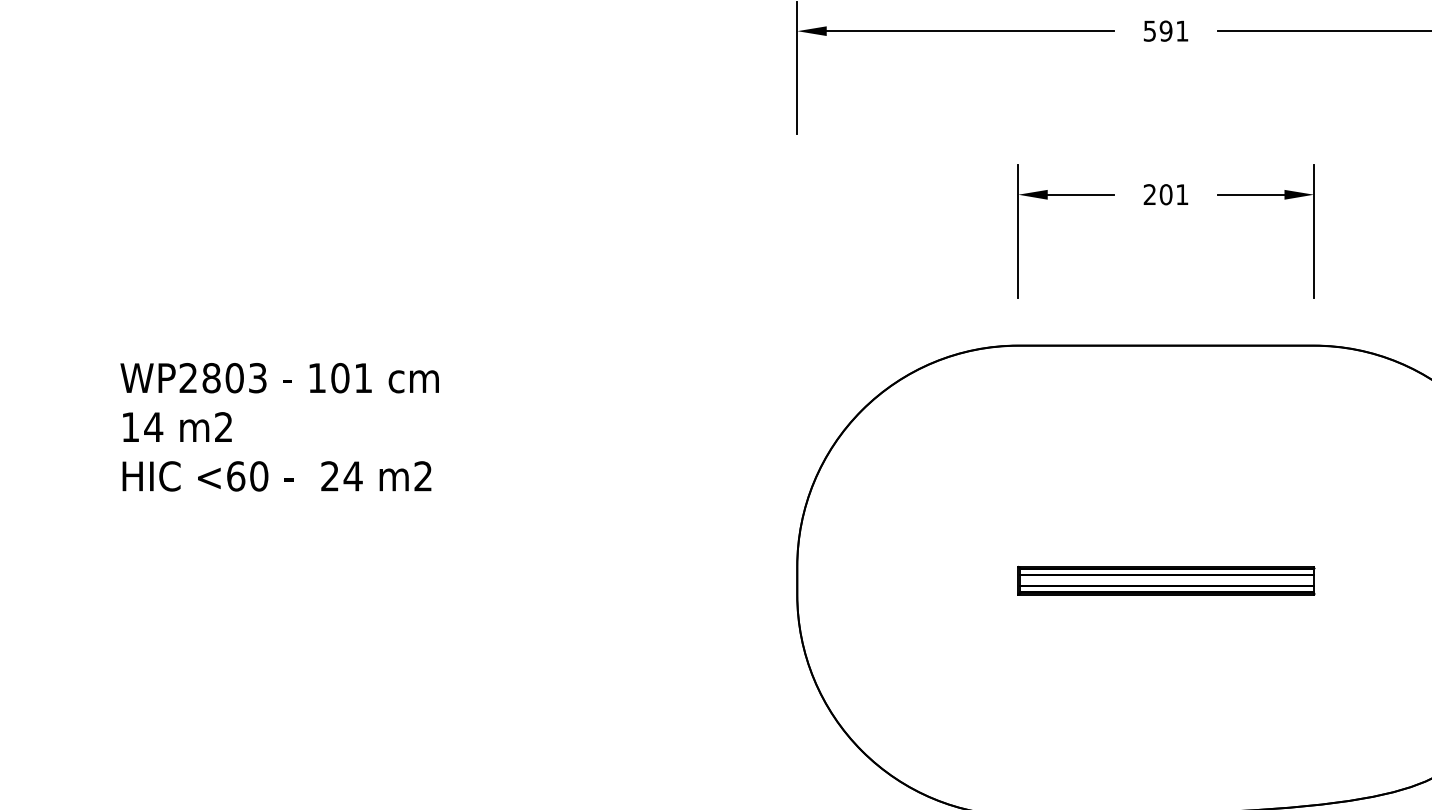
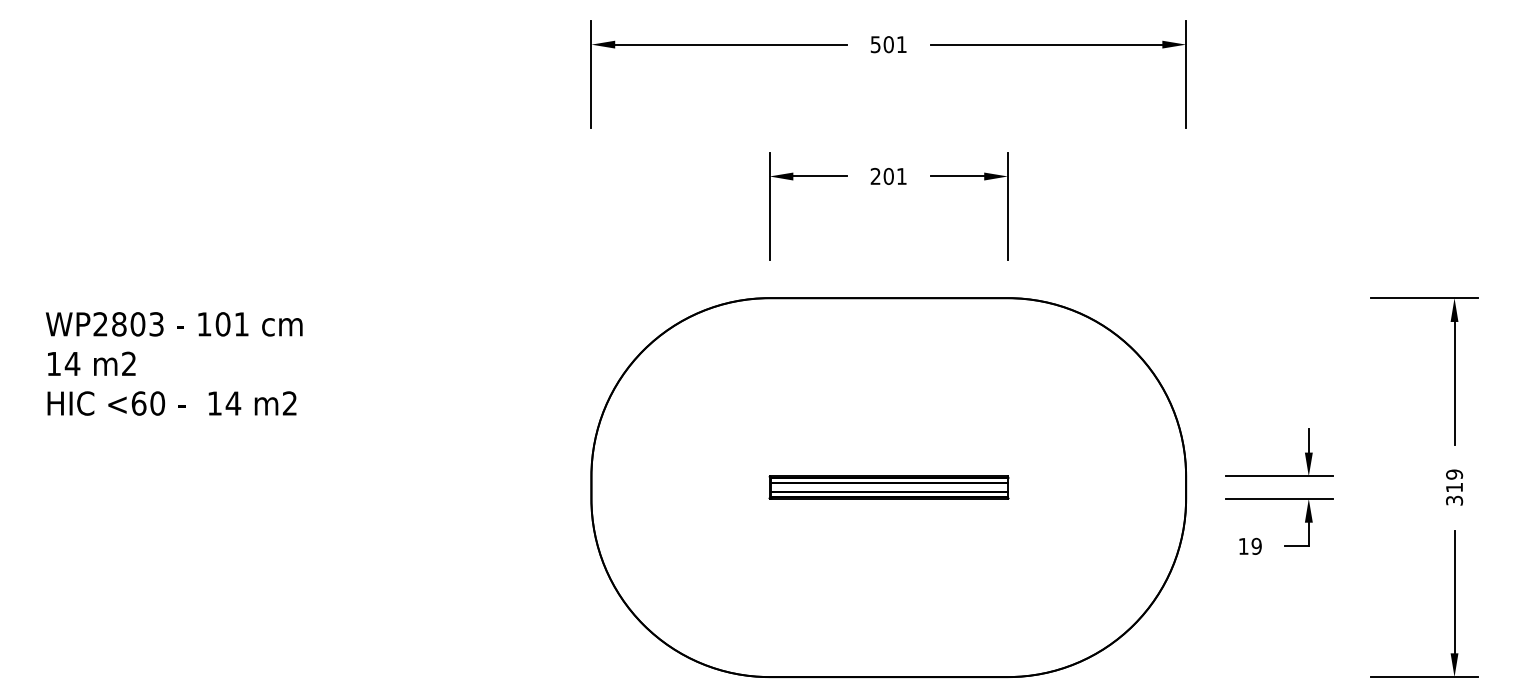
text: (1165, 31) -> (888, 44), 591 -> 501
text: (329, 476) -> (214, 403), 24 -> 14

